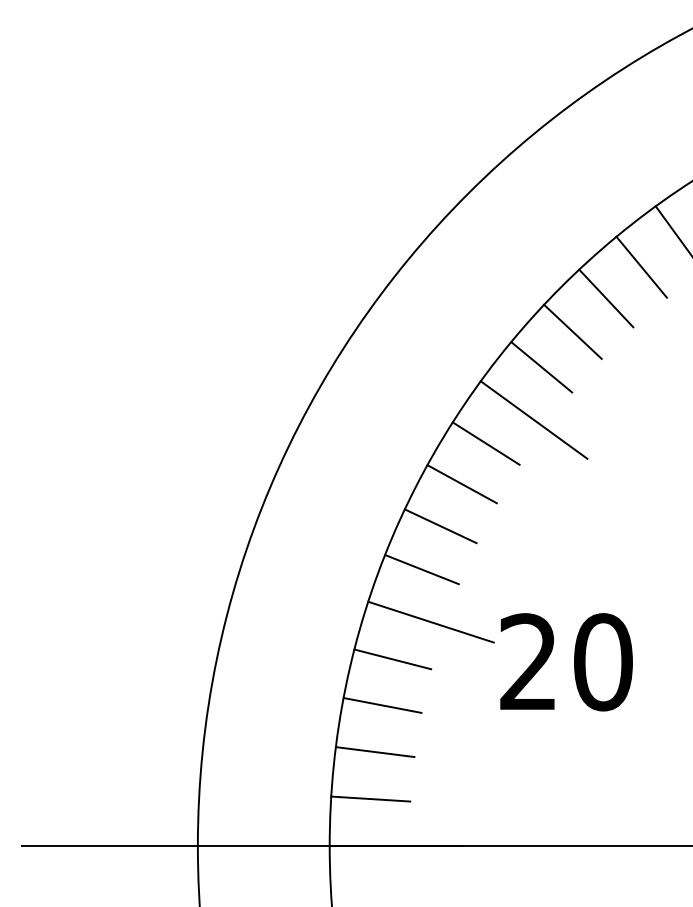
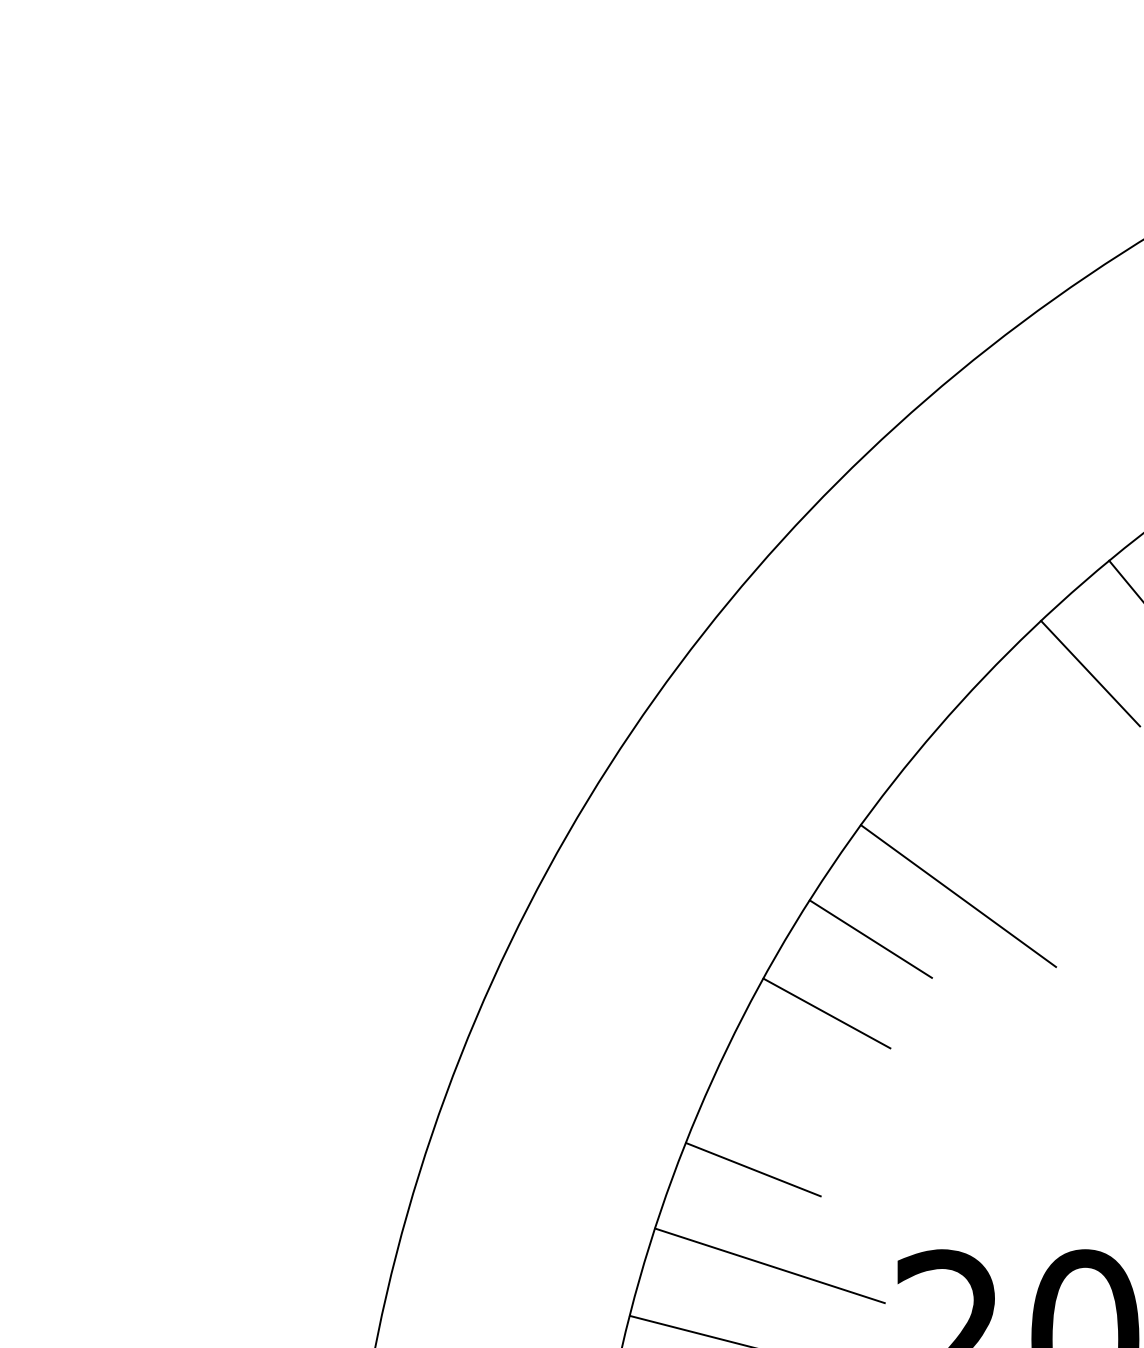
line: (572, 331) -> (1028, 734), removed
line: (541, 367) -> (972, 799), removed
line: (440, 526) -> (787, 1090), removed

